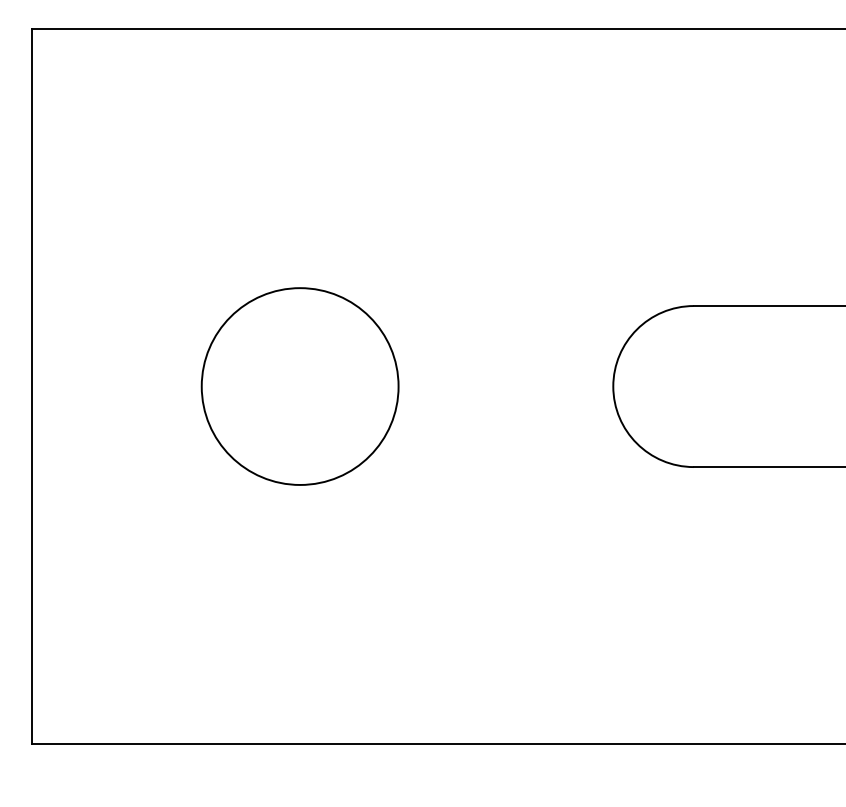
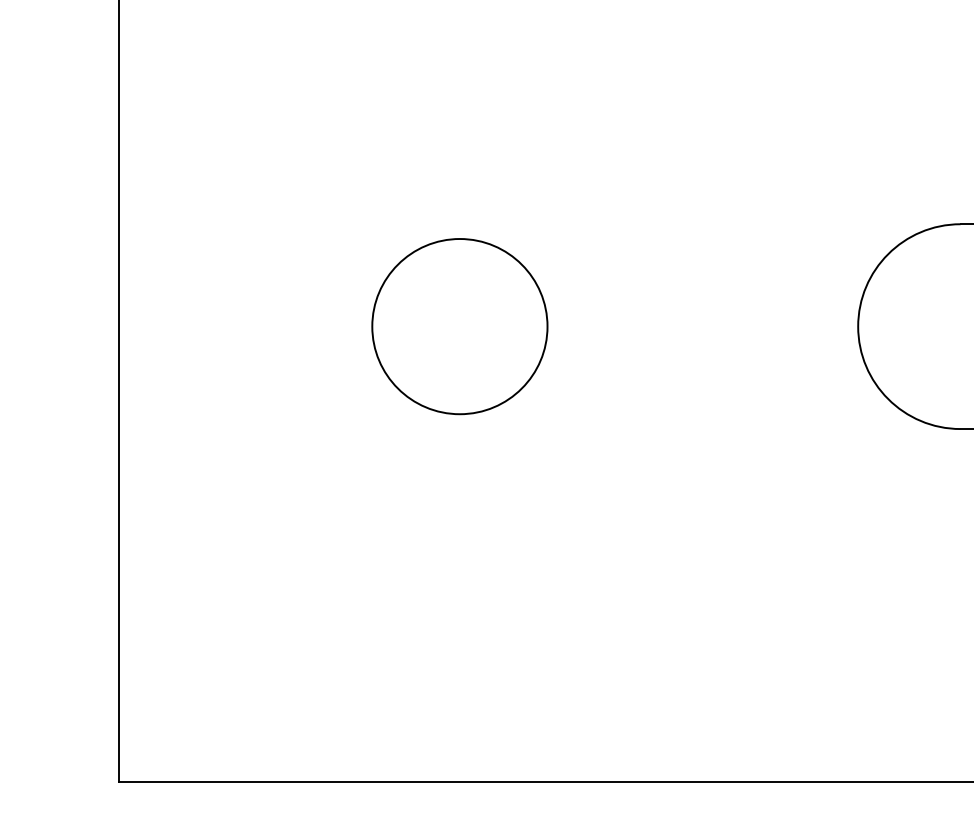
circle: (299, 386) -> (459, 326), size x0.7

